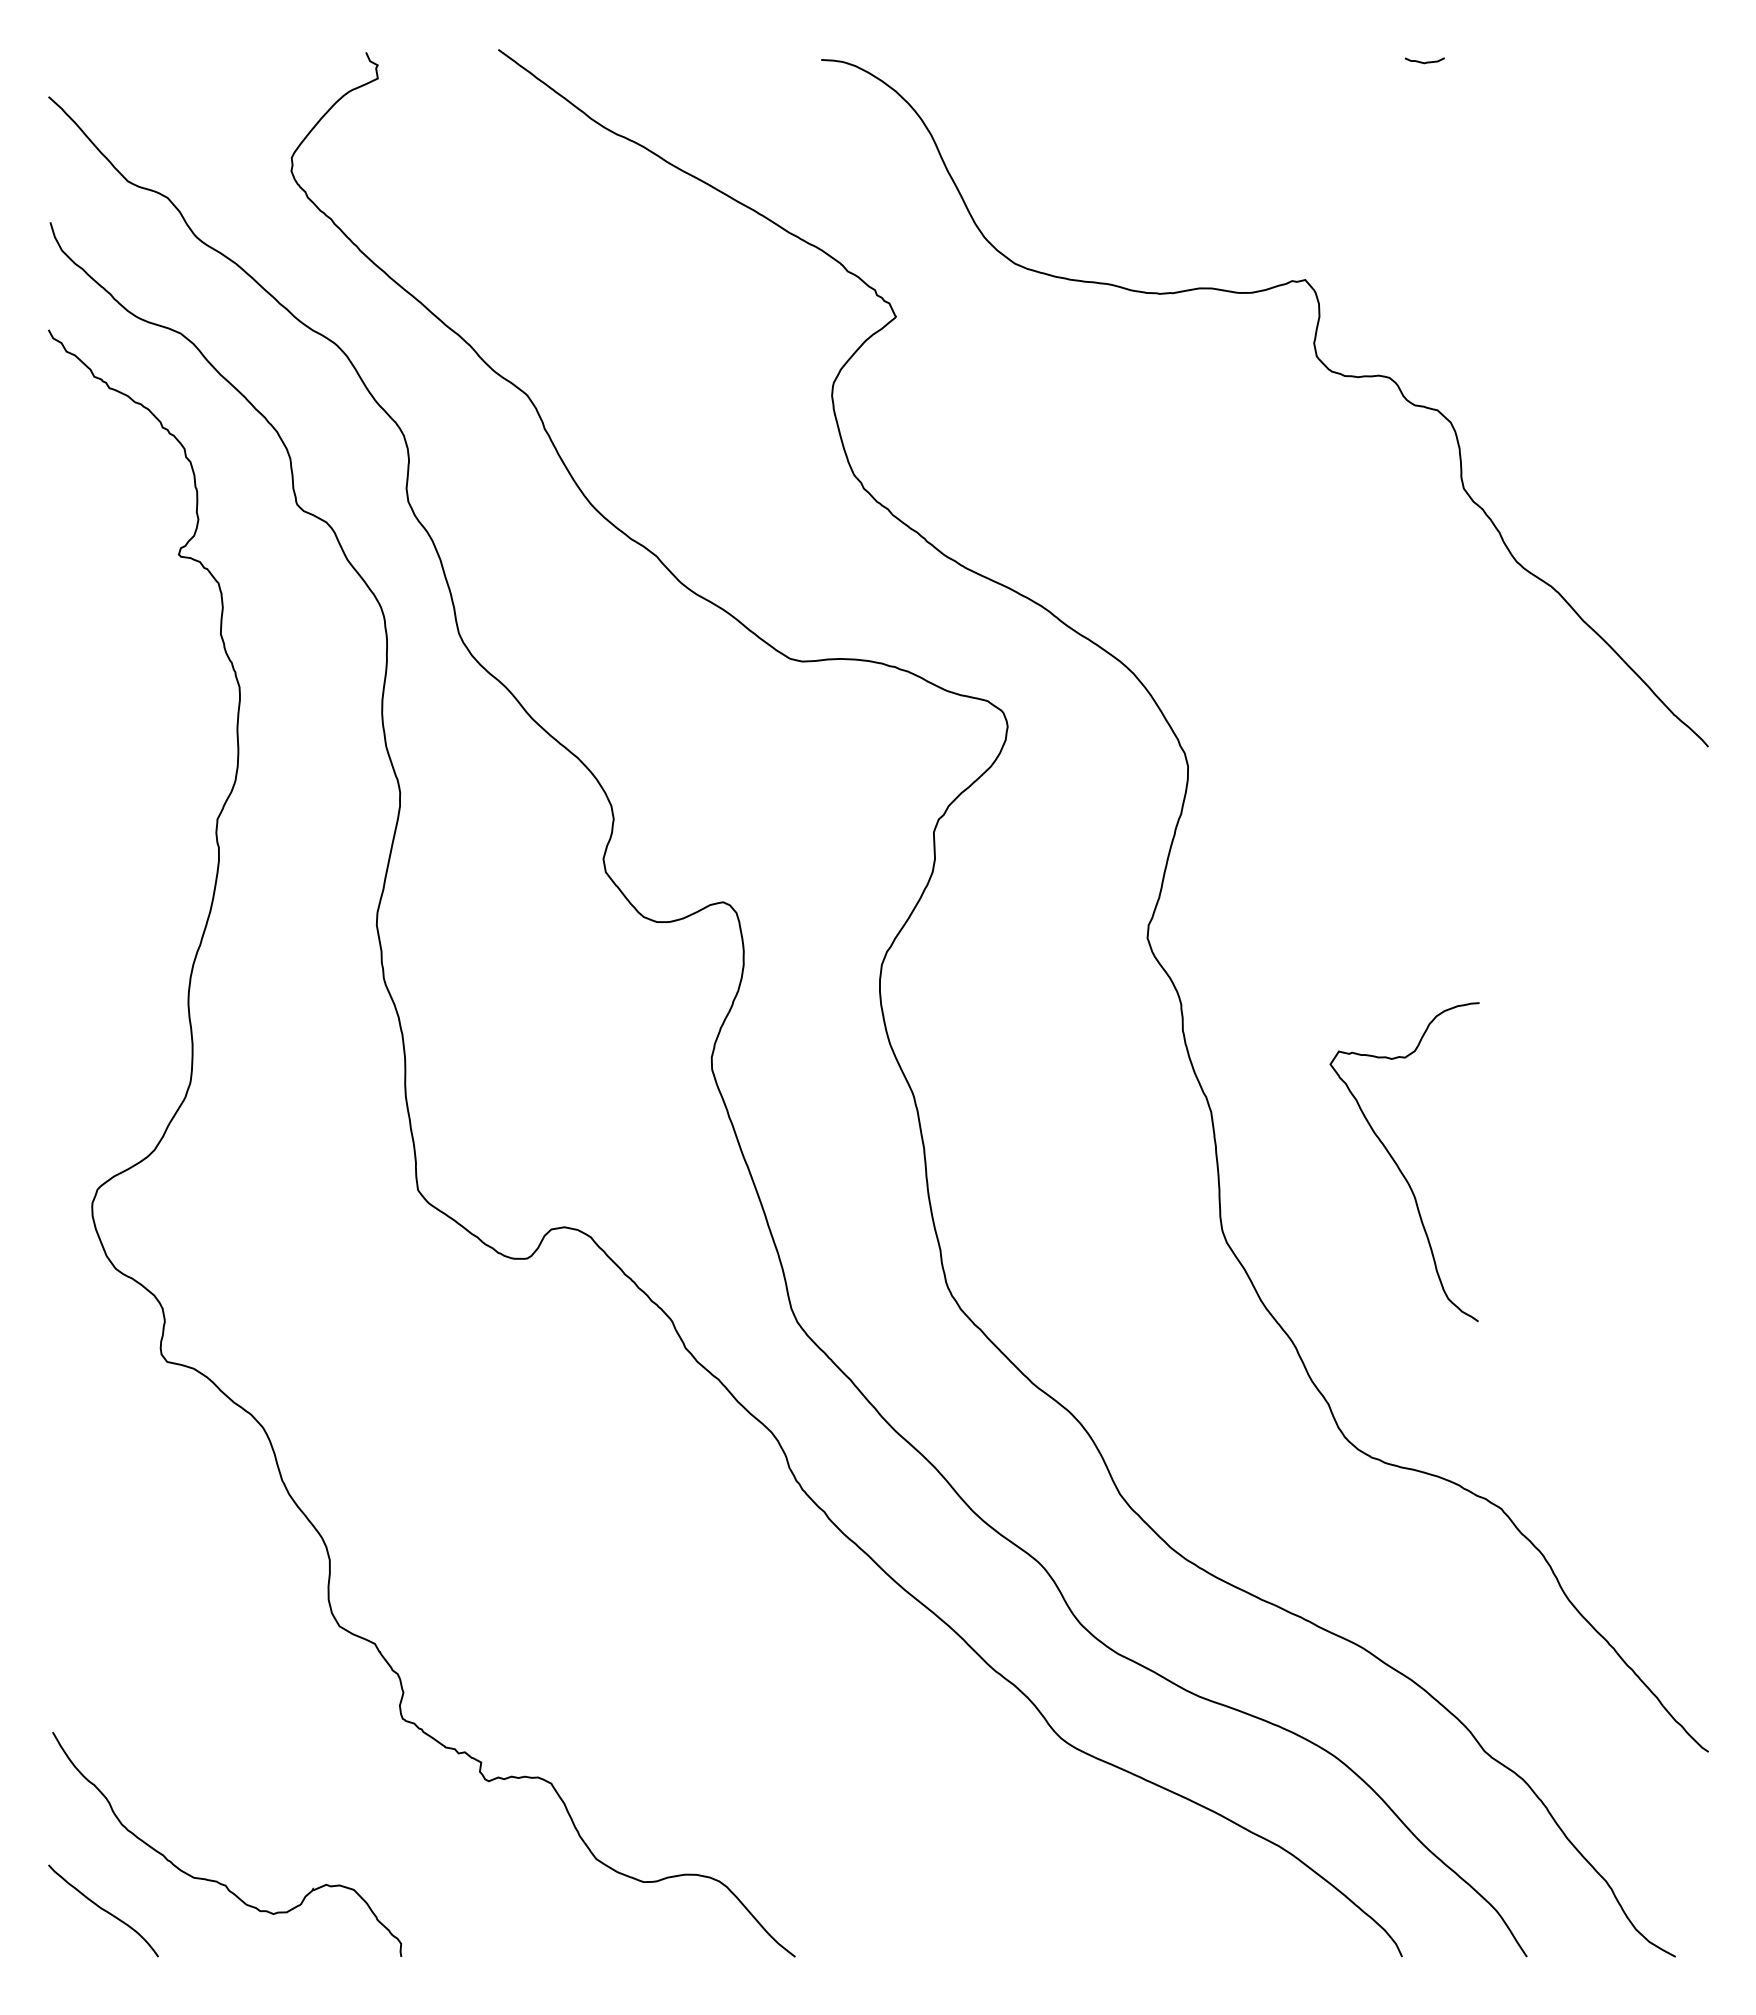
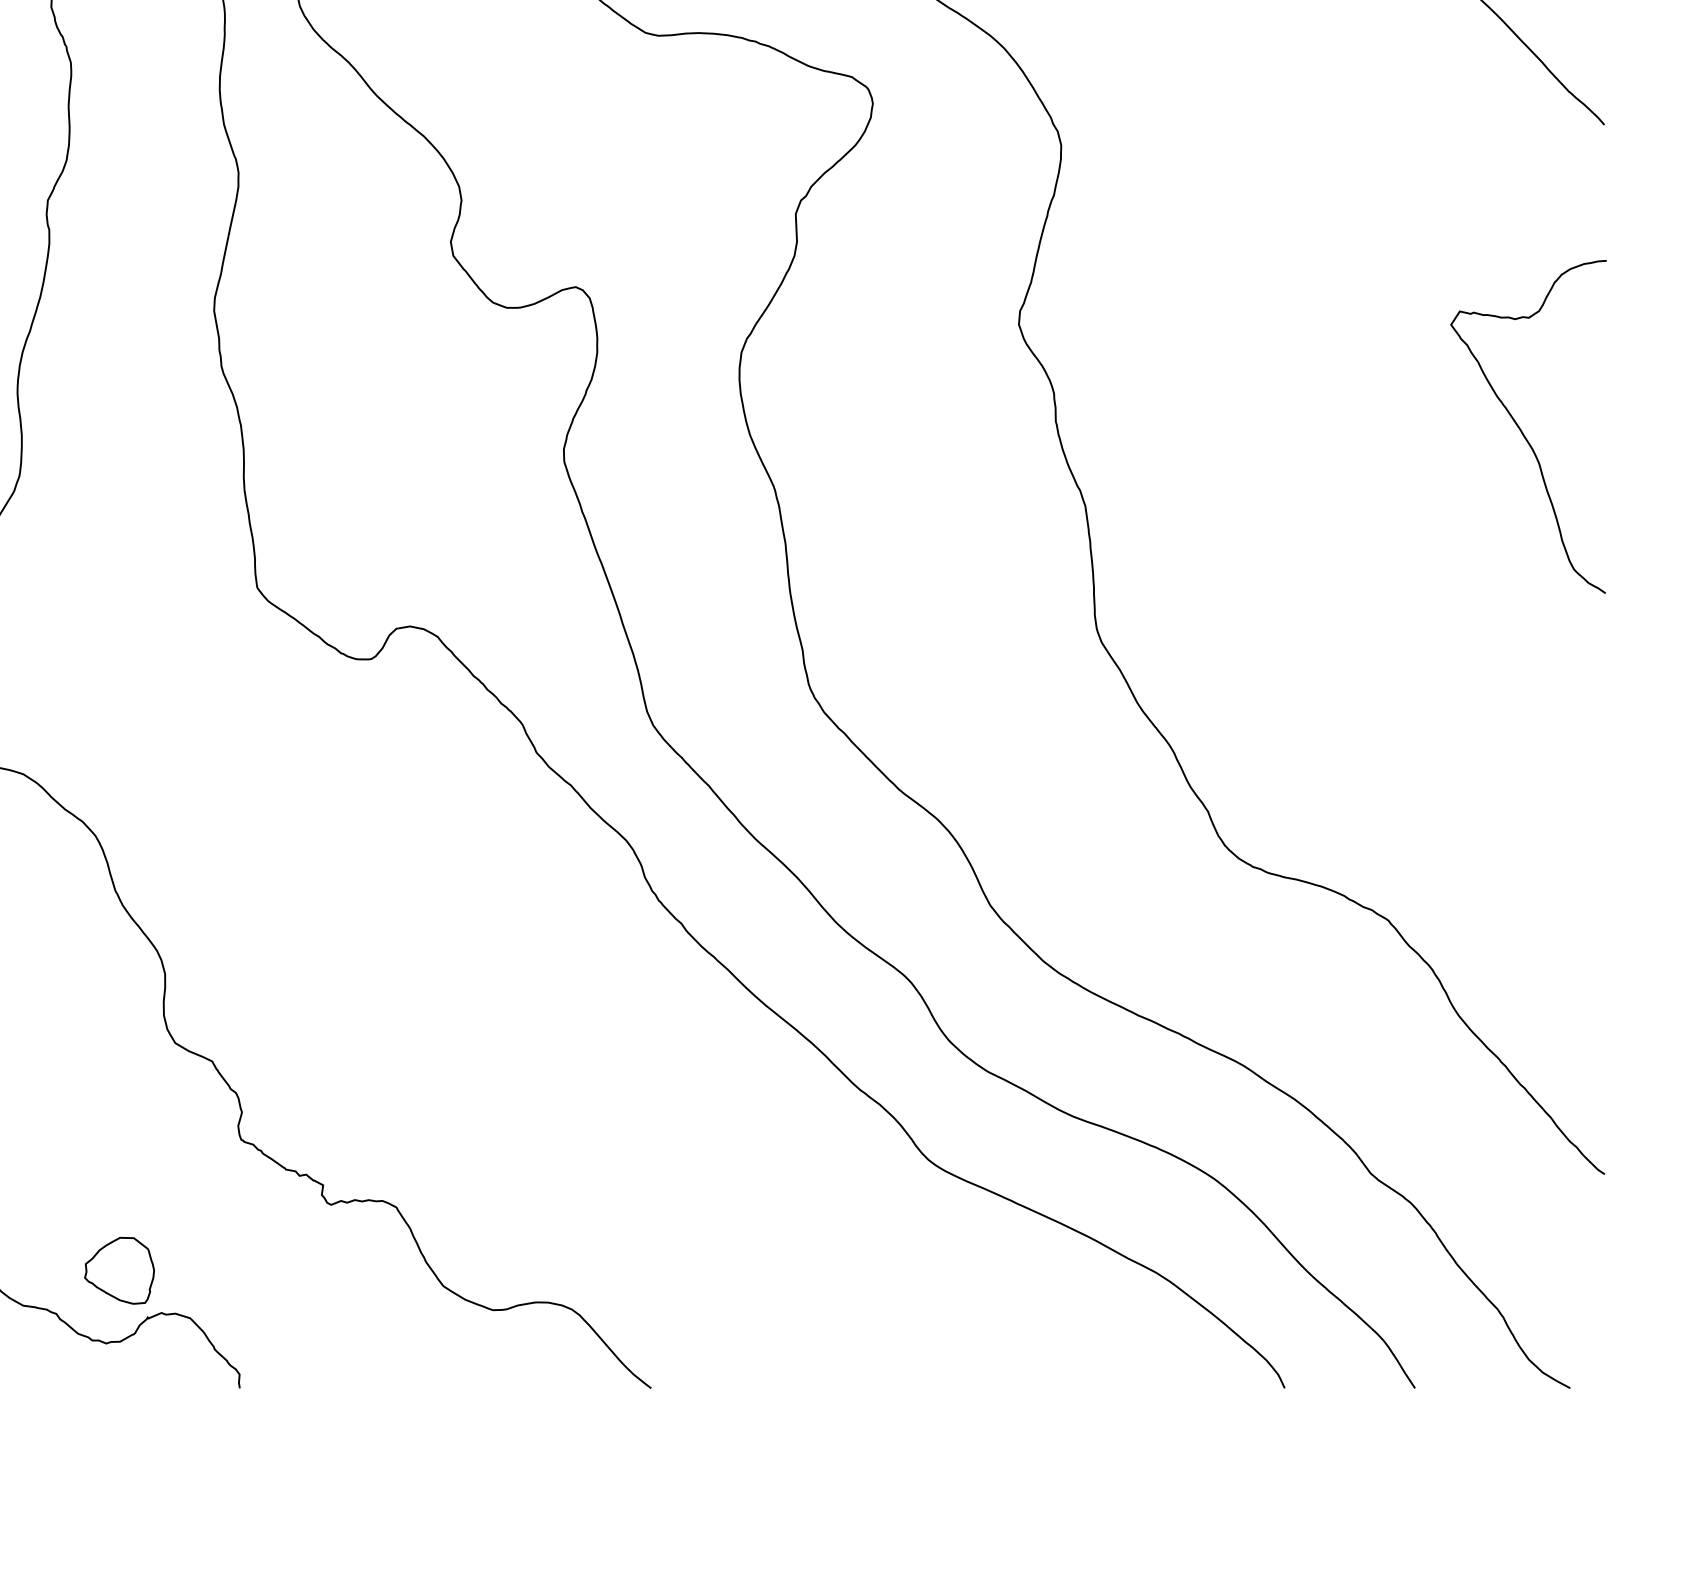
curve: (1398, 1165) -> (1522, 430), moved
part: (286, 1843) -> (119, 1269), added

